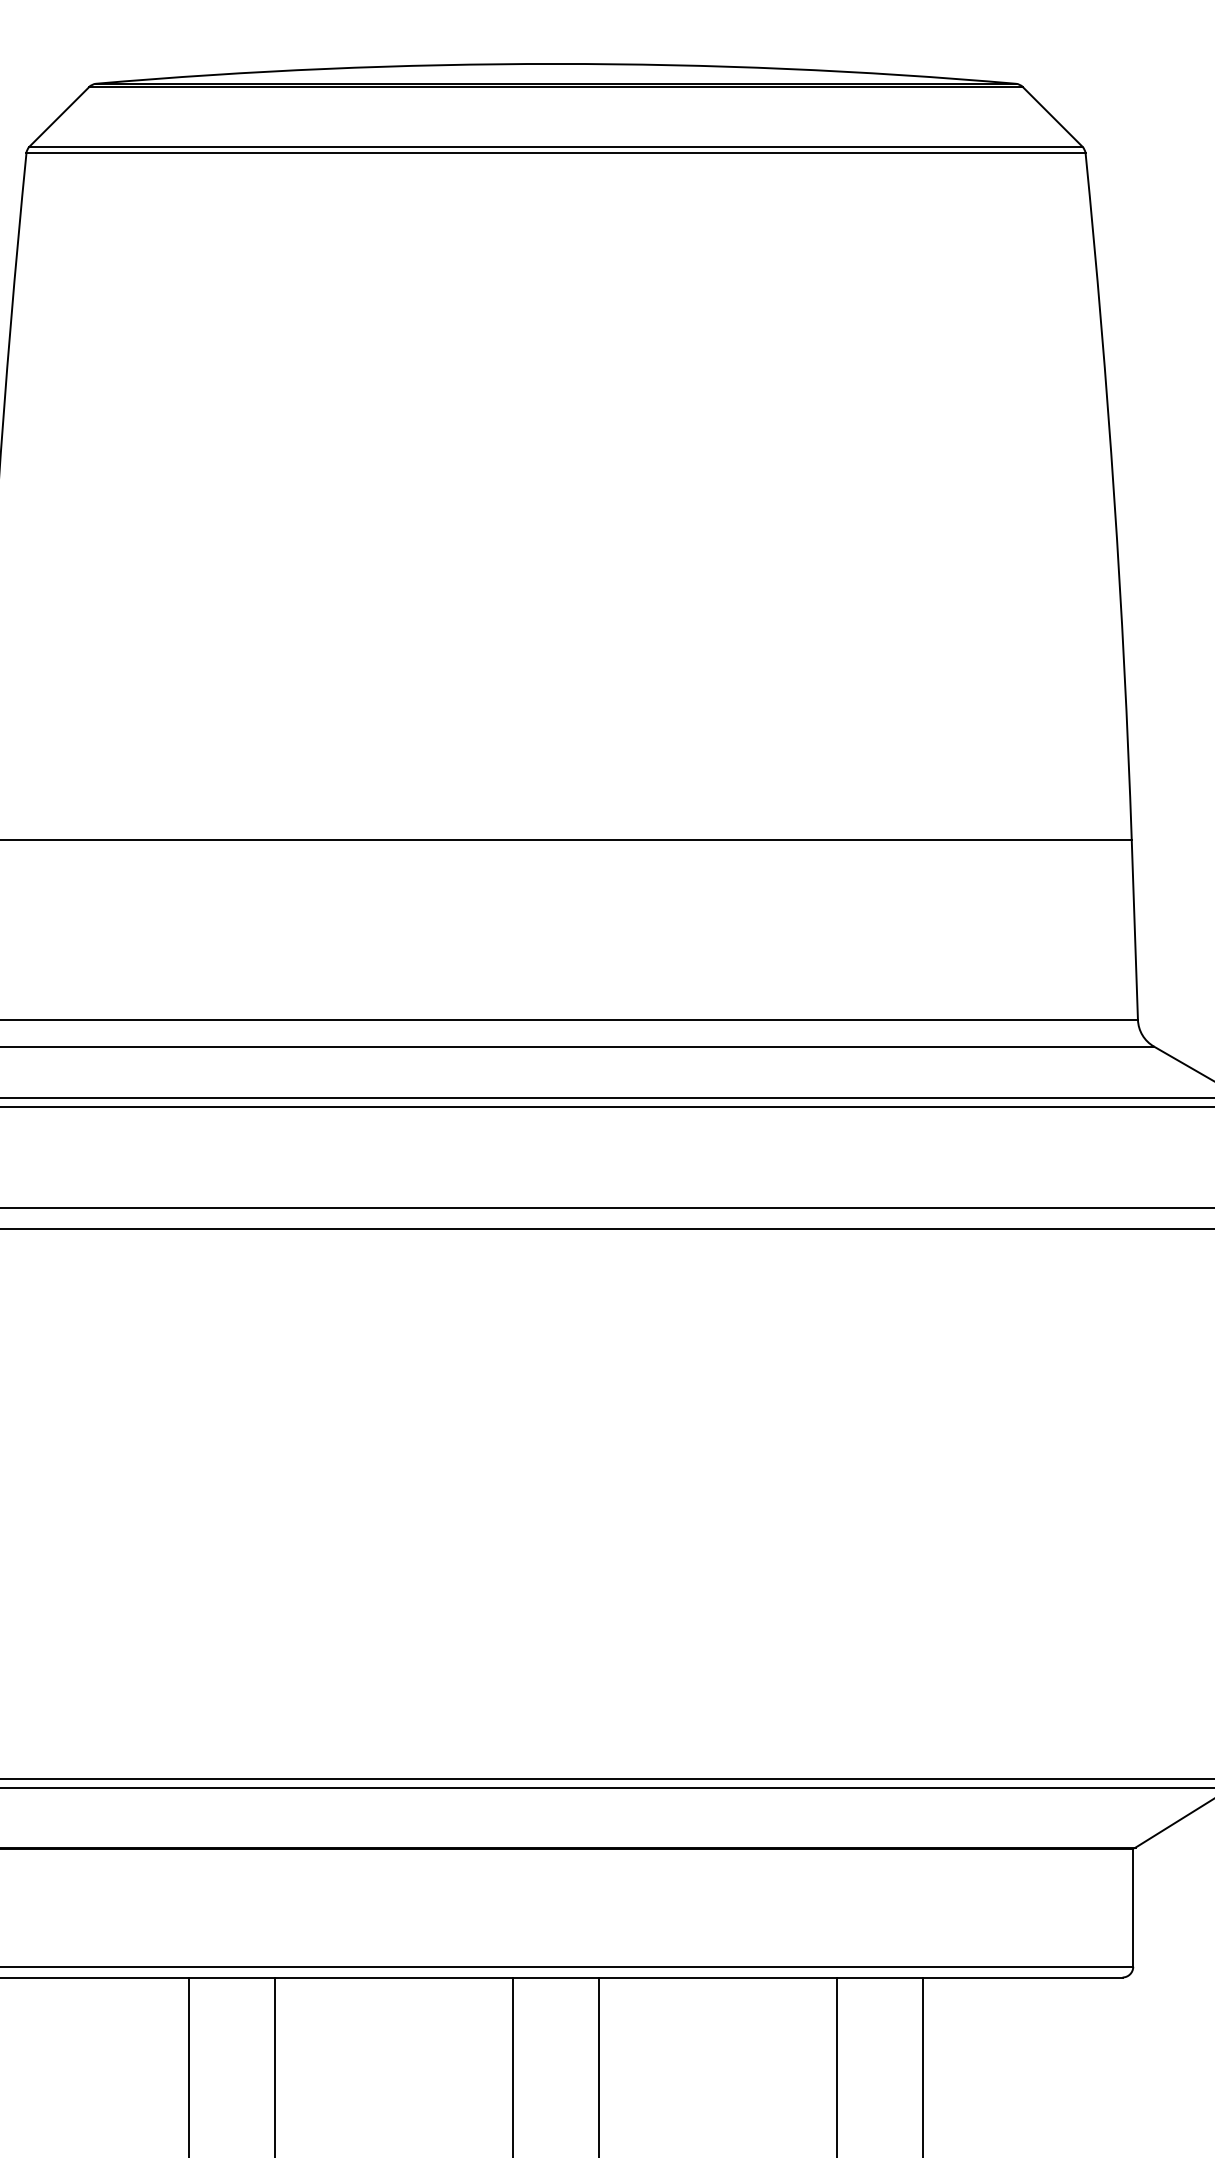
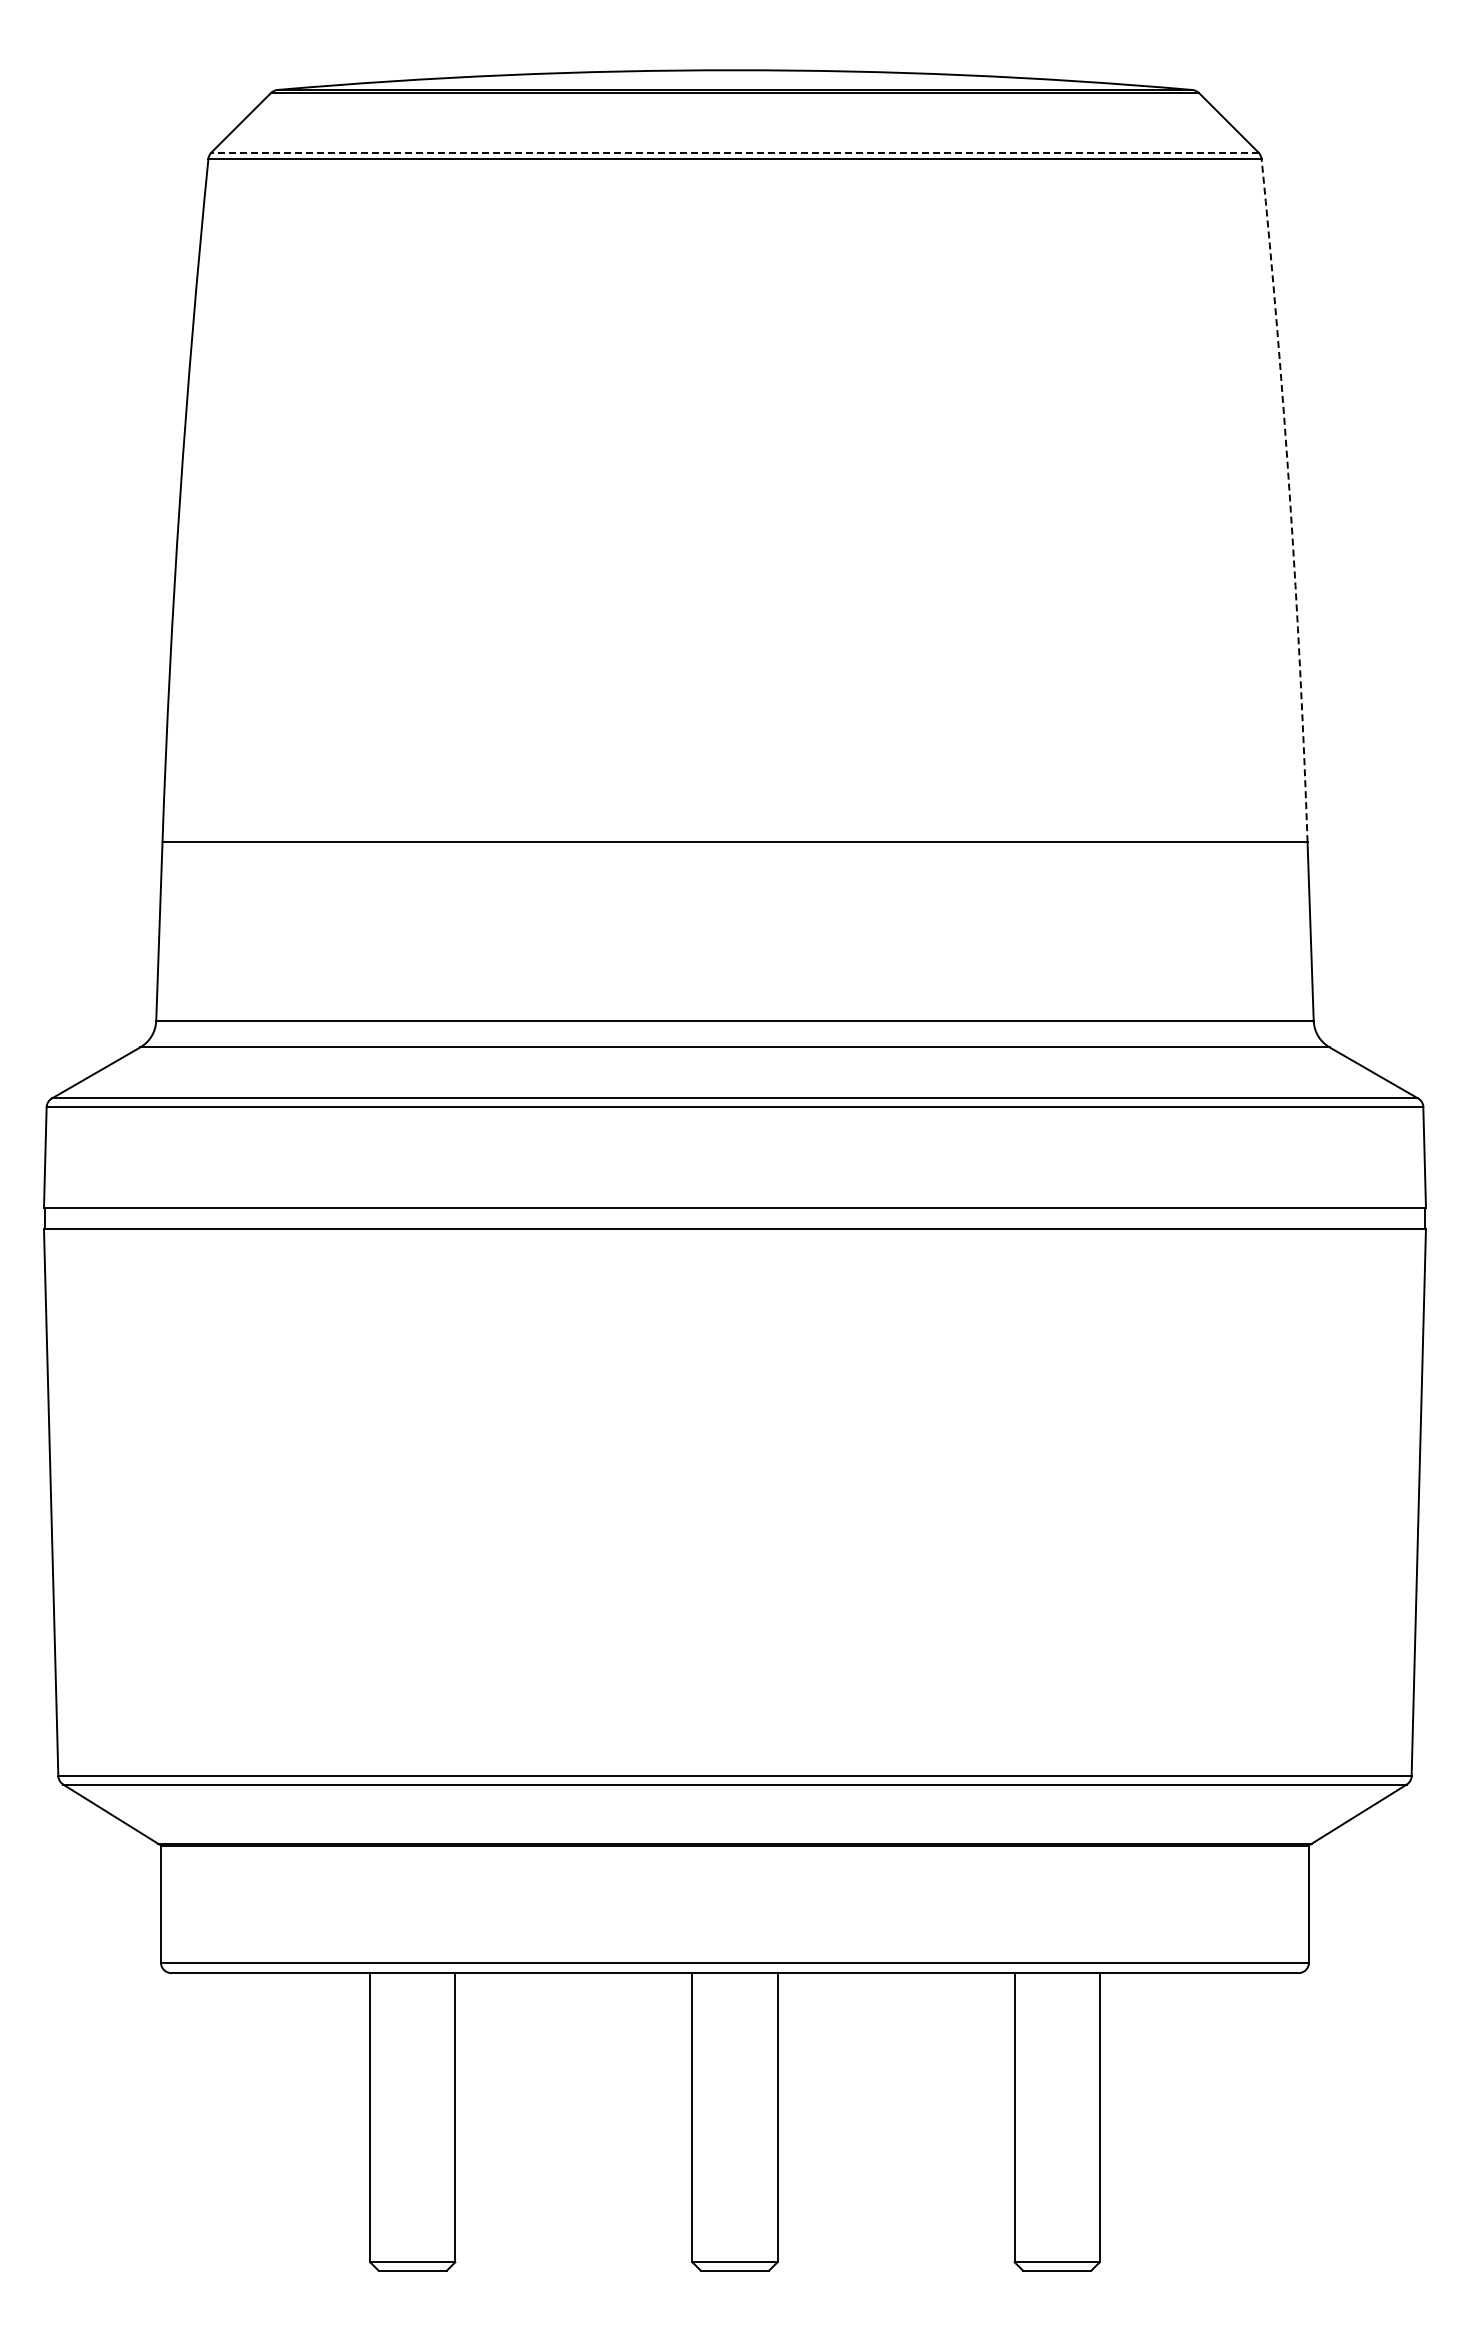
line: (555, 146) -> (734, 152), solid -> dashed
arc: (1114, 496) -> (1290, 500), solid -> dashed

